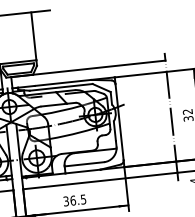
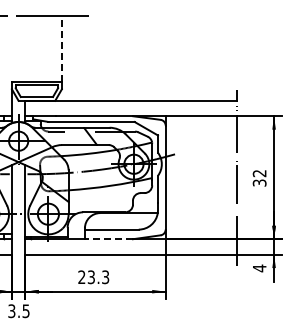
line: (33, 36) -> (61, 48), solid -> dashed
line: (82, 171) -> (108, 239), solid -> dashed
text: (74, 200) -> (93, 277), 36.5 -> 23.3

